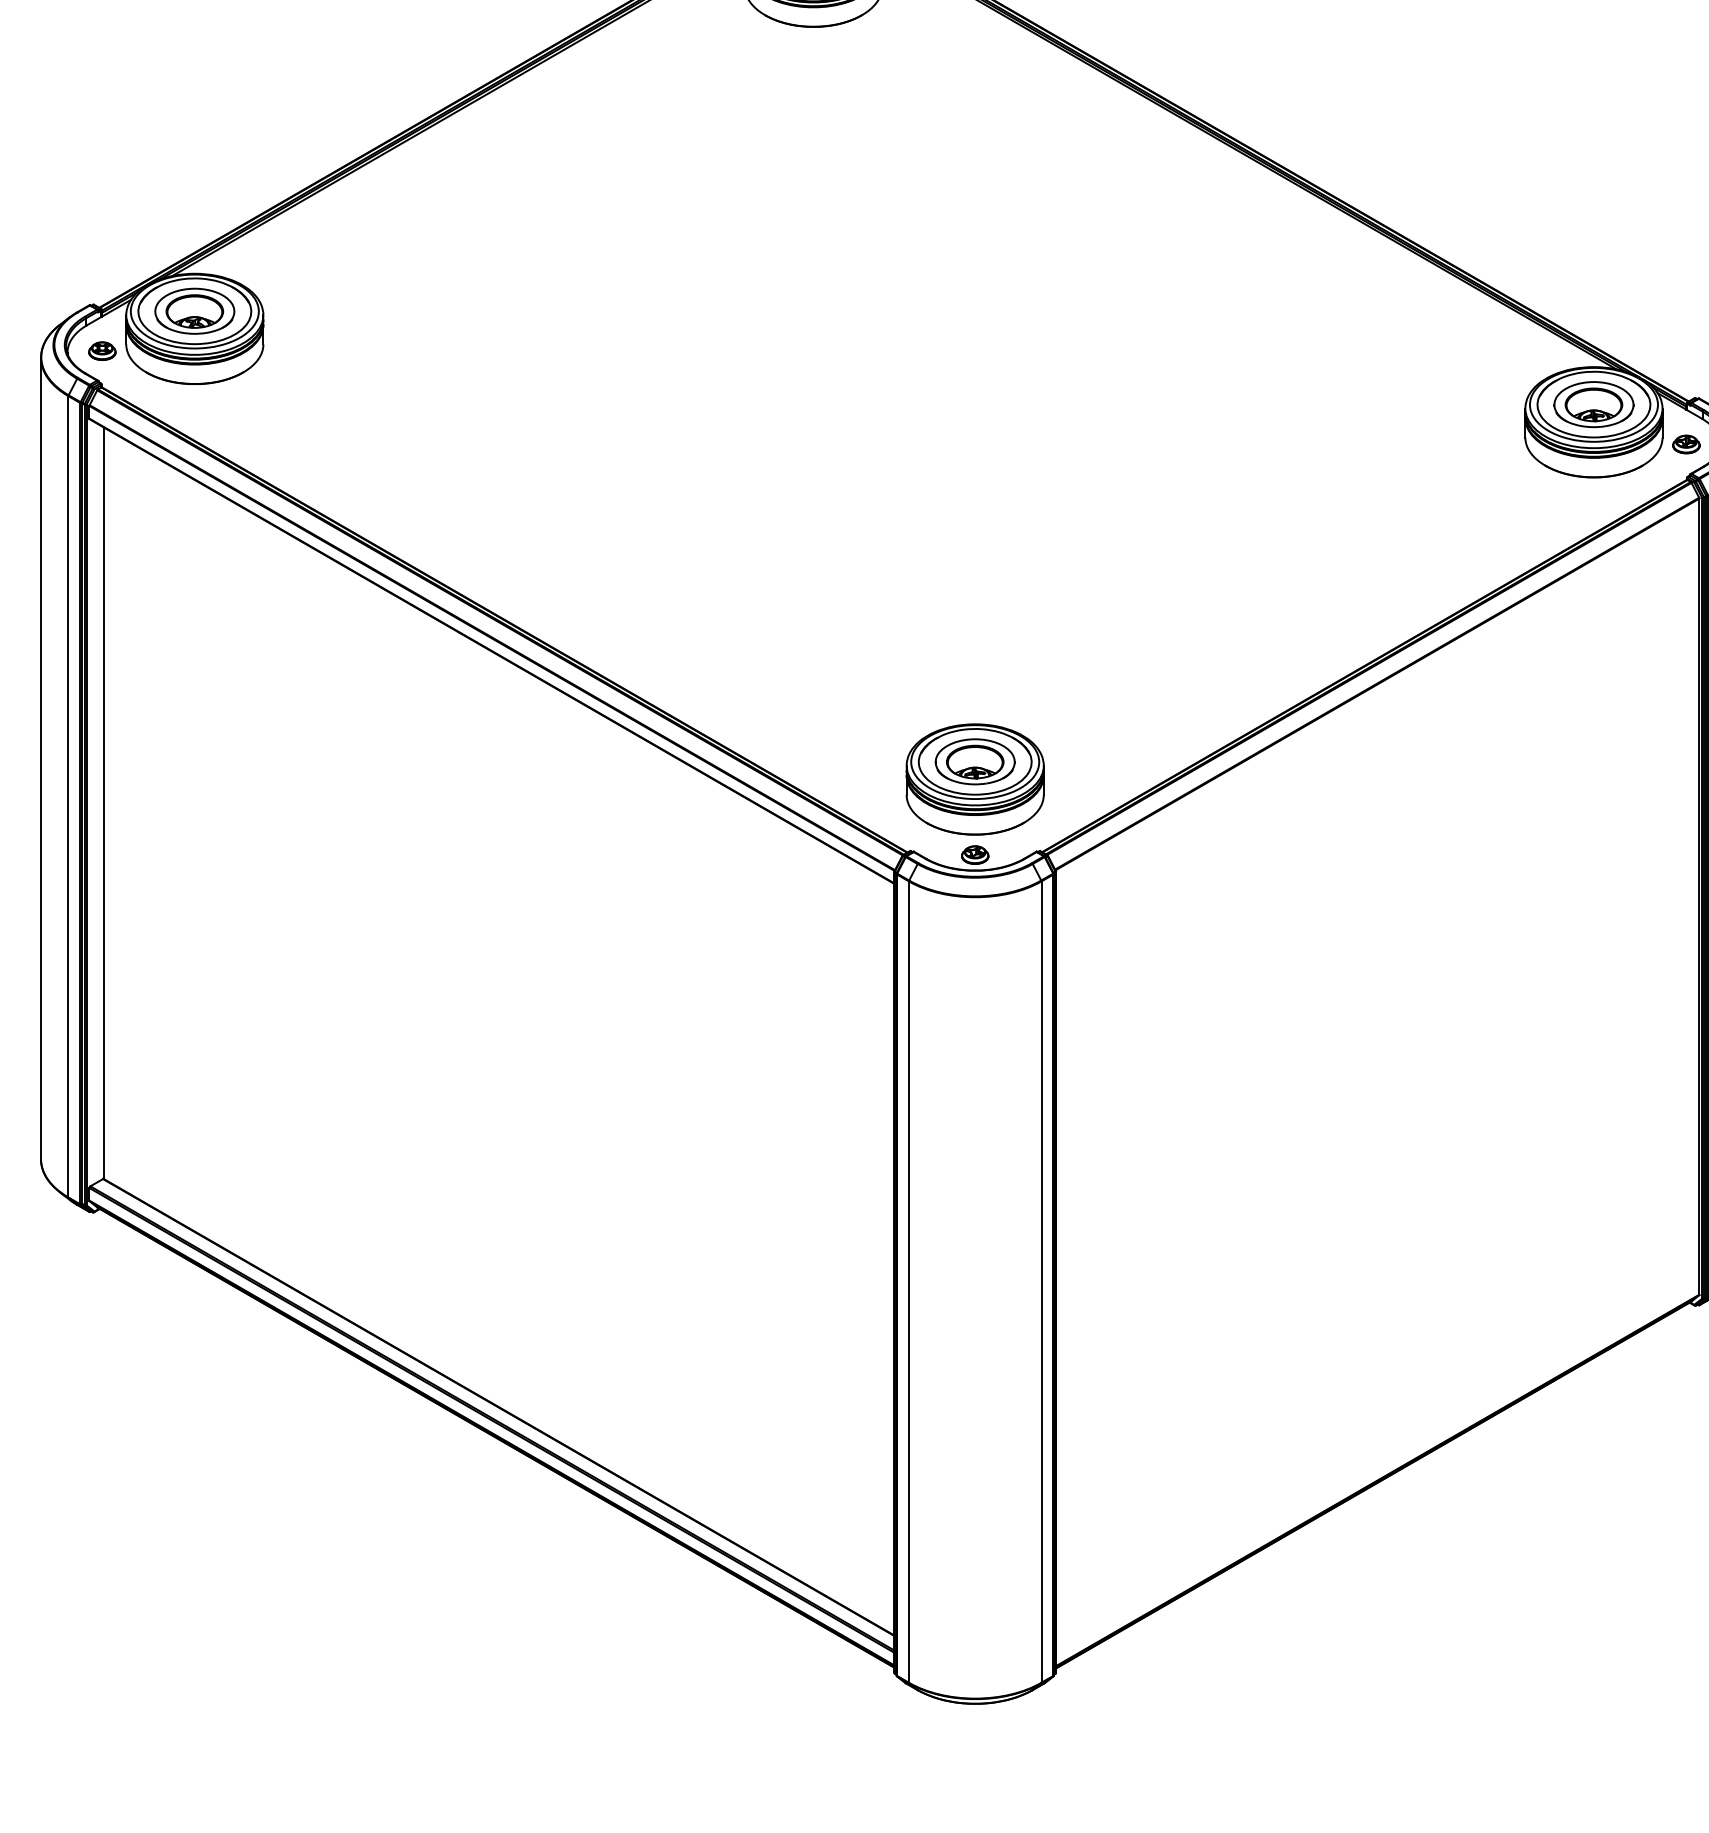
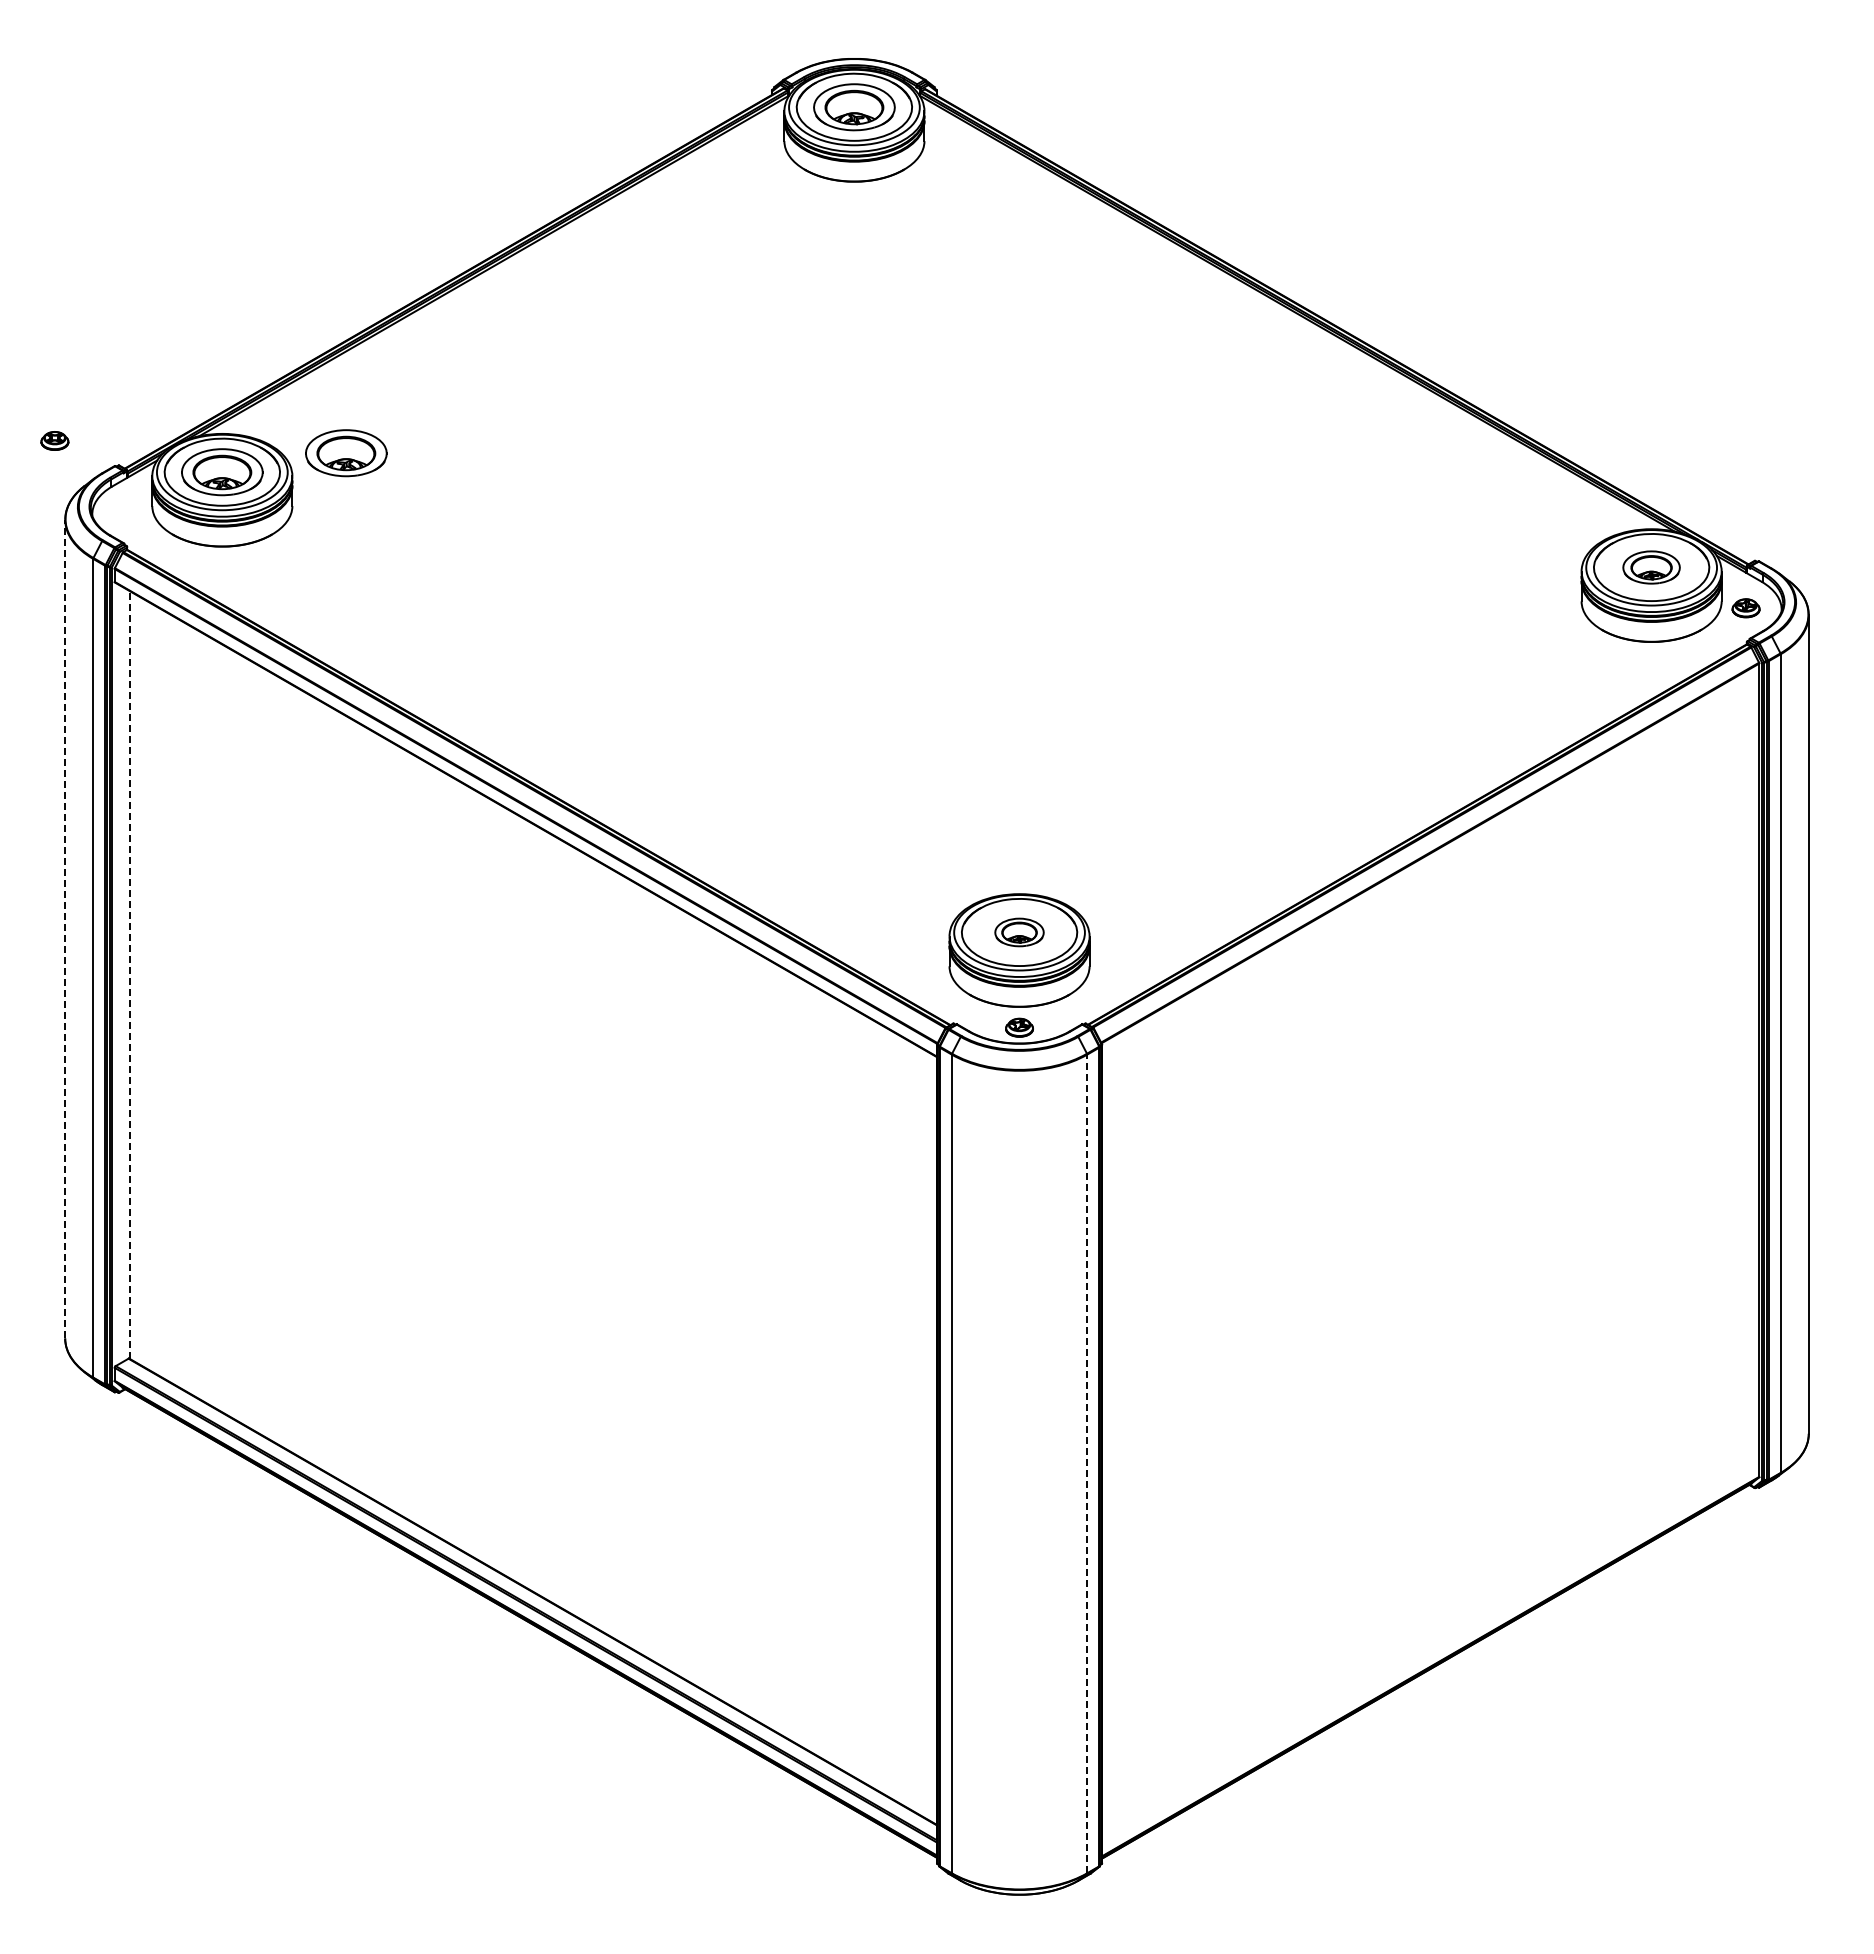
part: (316, 292) -> (346, 453), added
part: (101, 350) -> (54, 440), moved
part: (1593, 404) -> (1651, 567), size x0.7
line: (41, 757) -> (65, 928), solid -> dashed
part: (975, 761) -> (1019, 932), size x0.6
line: (103, 802) -> (129, 974), solid -> dashed
line: (1041, 1281) -> (1087, 1463), solid -> dashed

